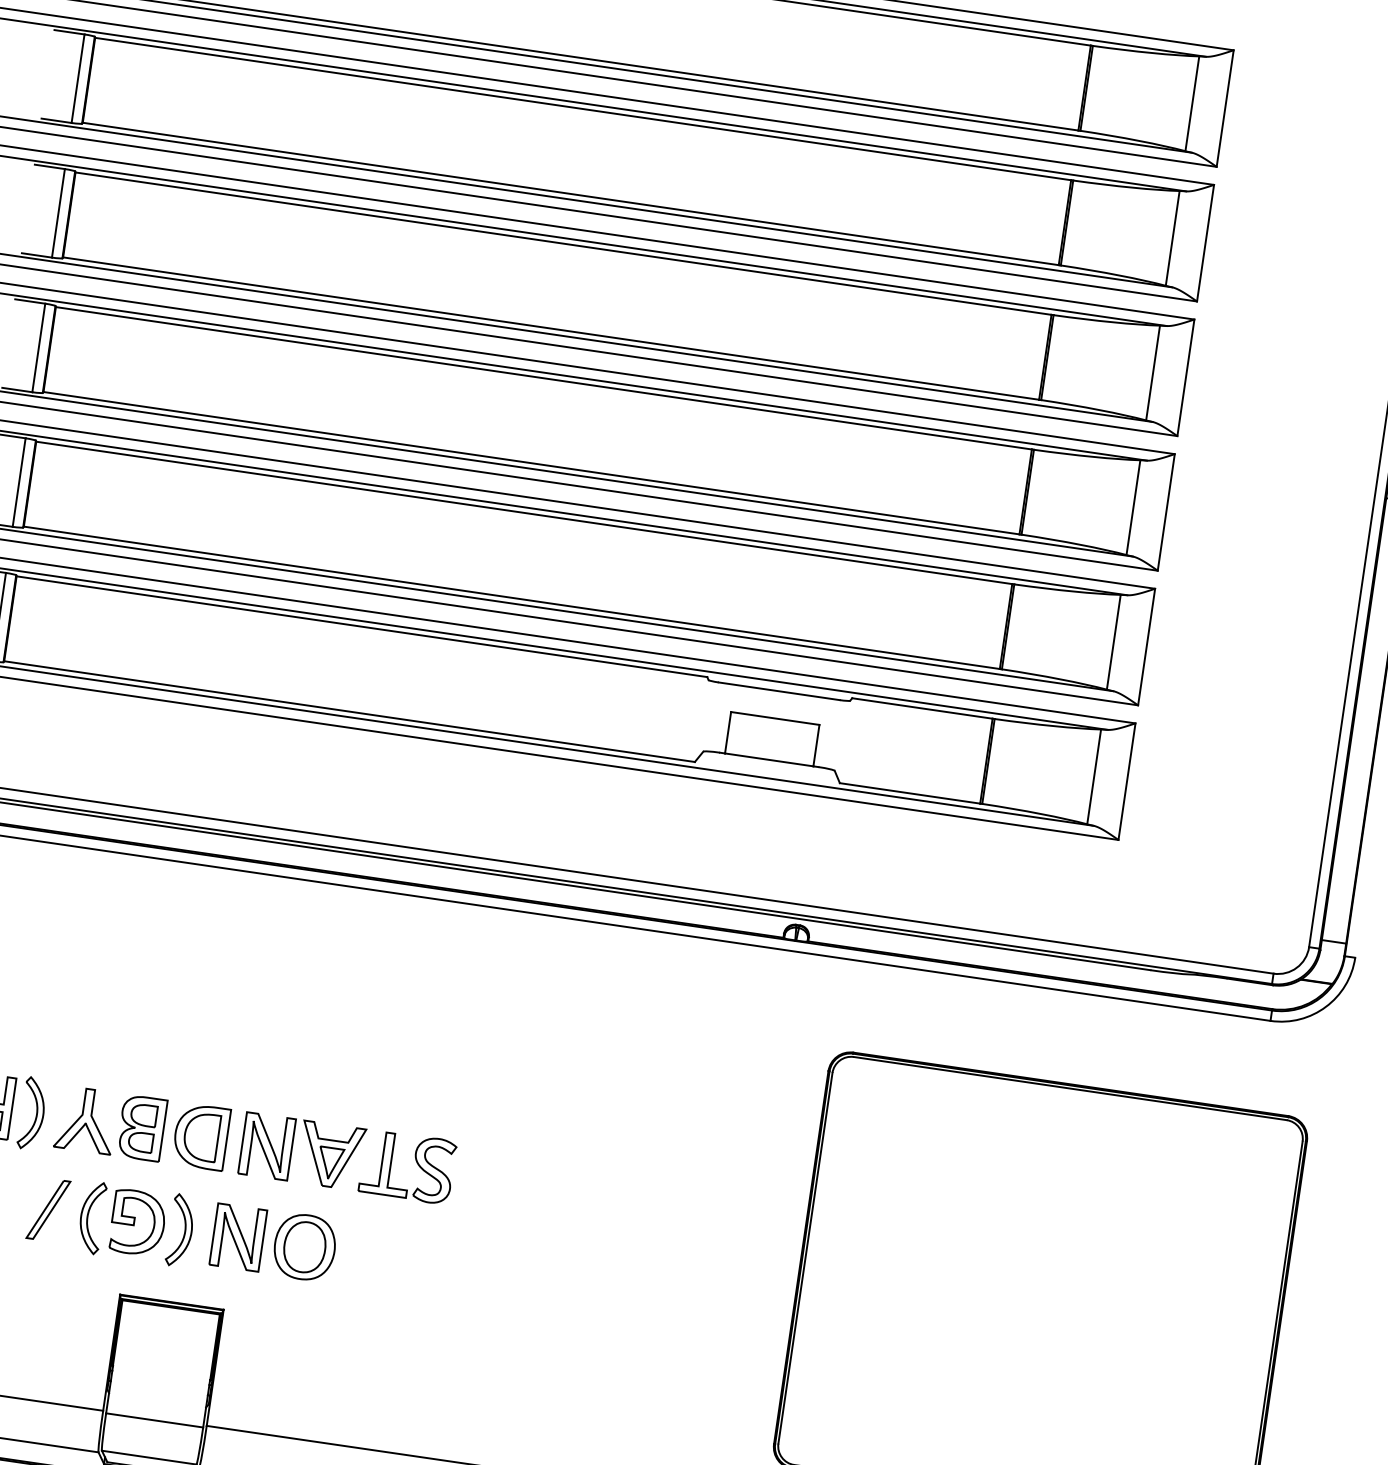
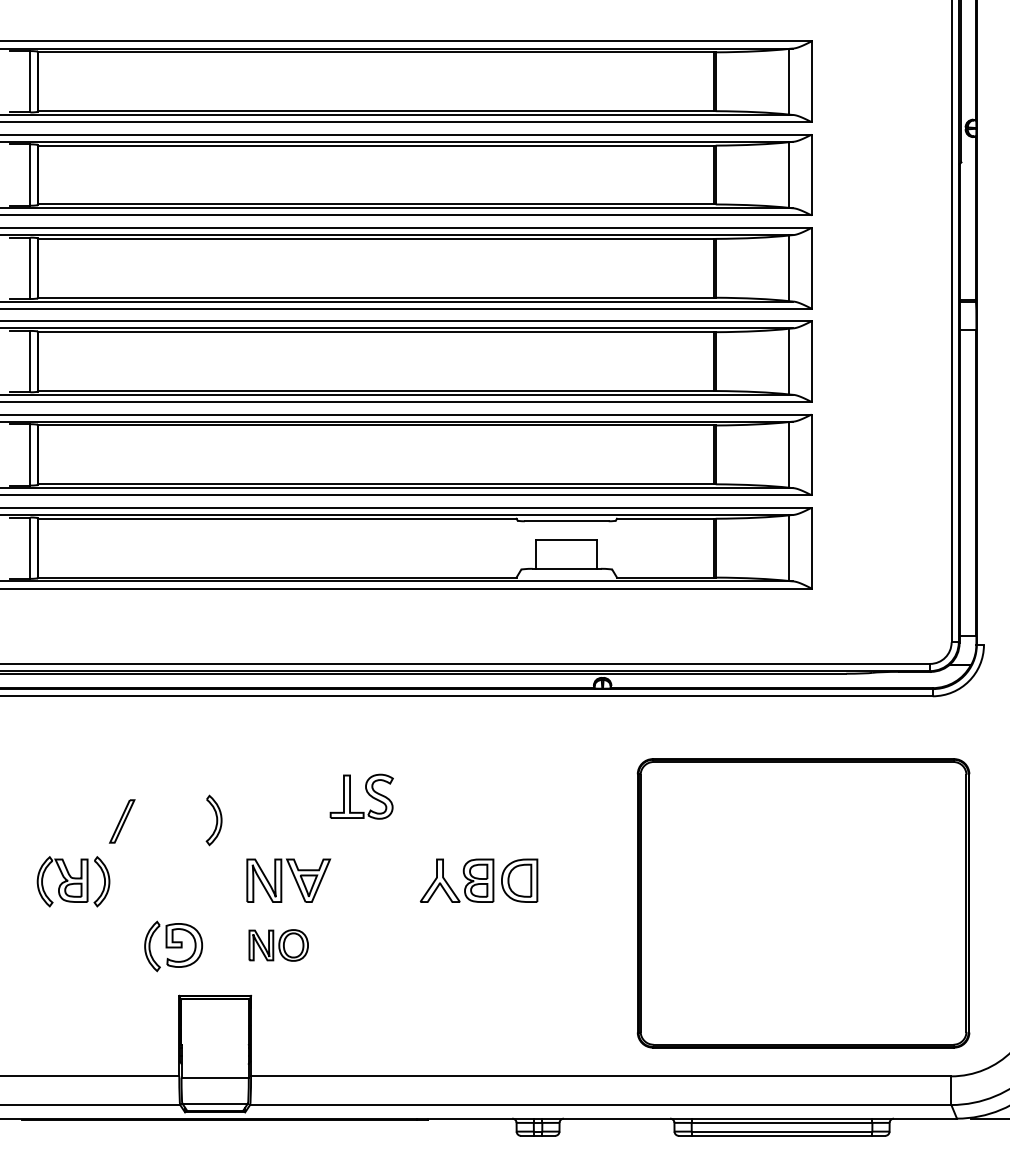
part: (141, 1127) -> (478, 880), moved
part: (415, 1161) -> (366, 792), moved
part: (47, 1209) -> (121, 821), moved
part: (179, 1230) -> (213, 820), moved
part: (273, 1242) -> (278, 945), size x0.7

